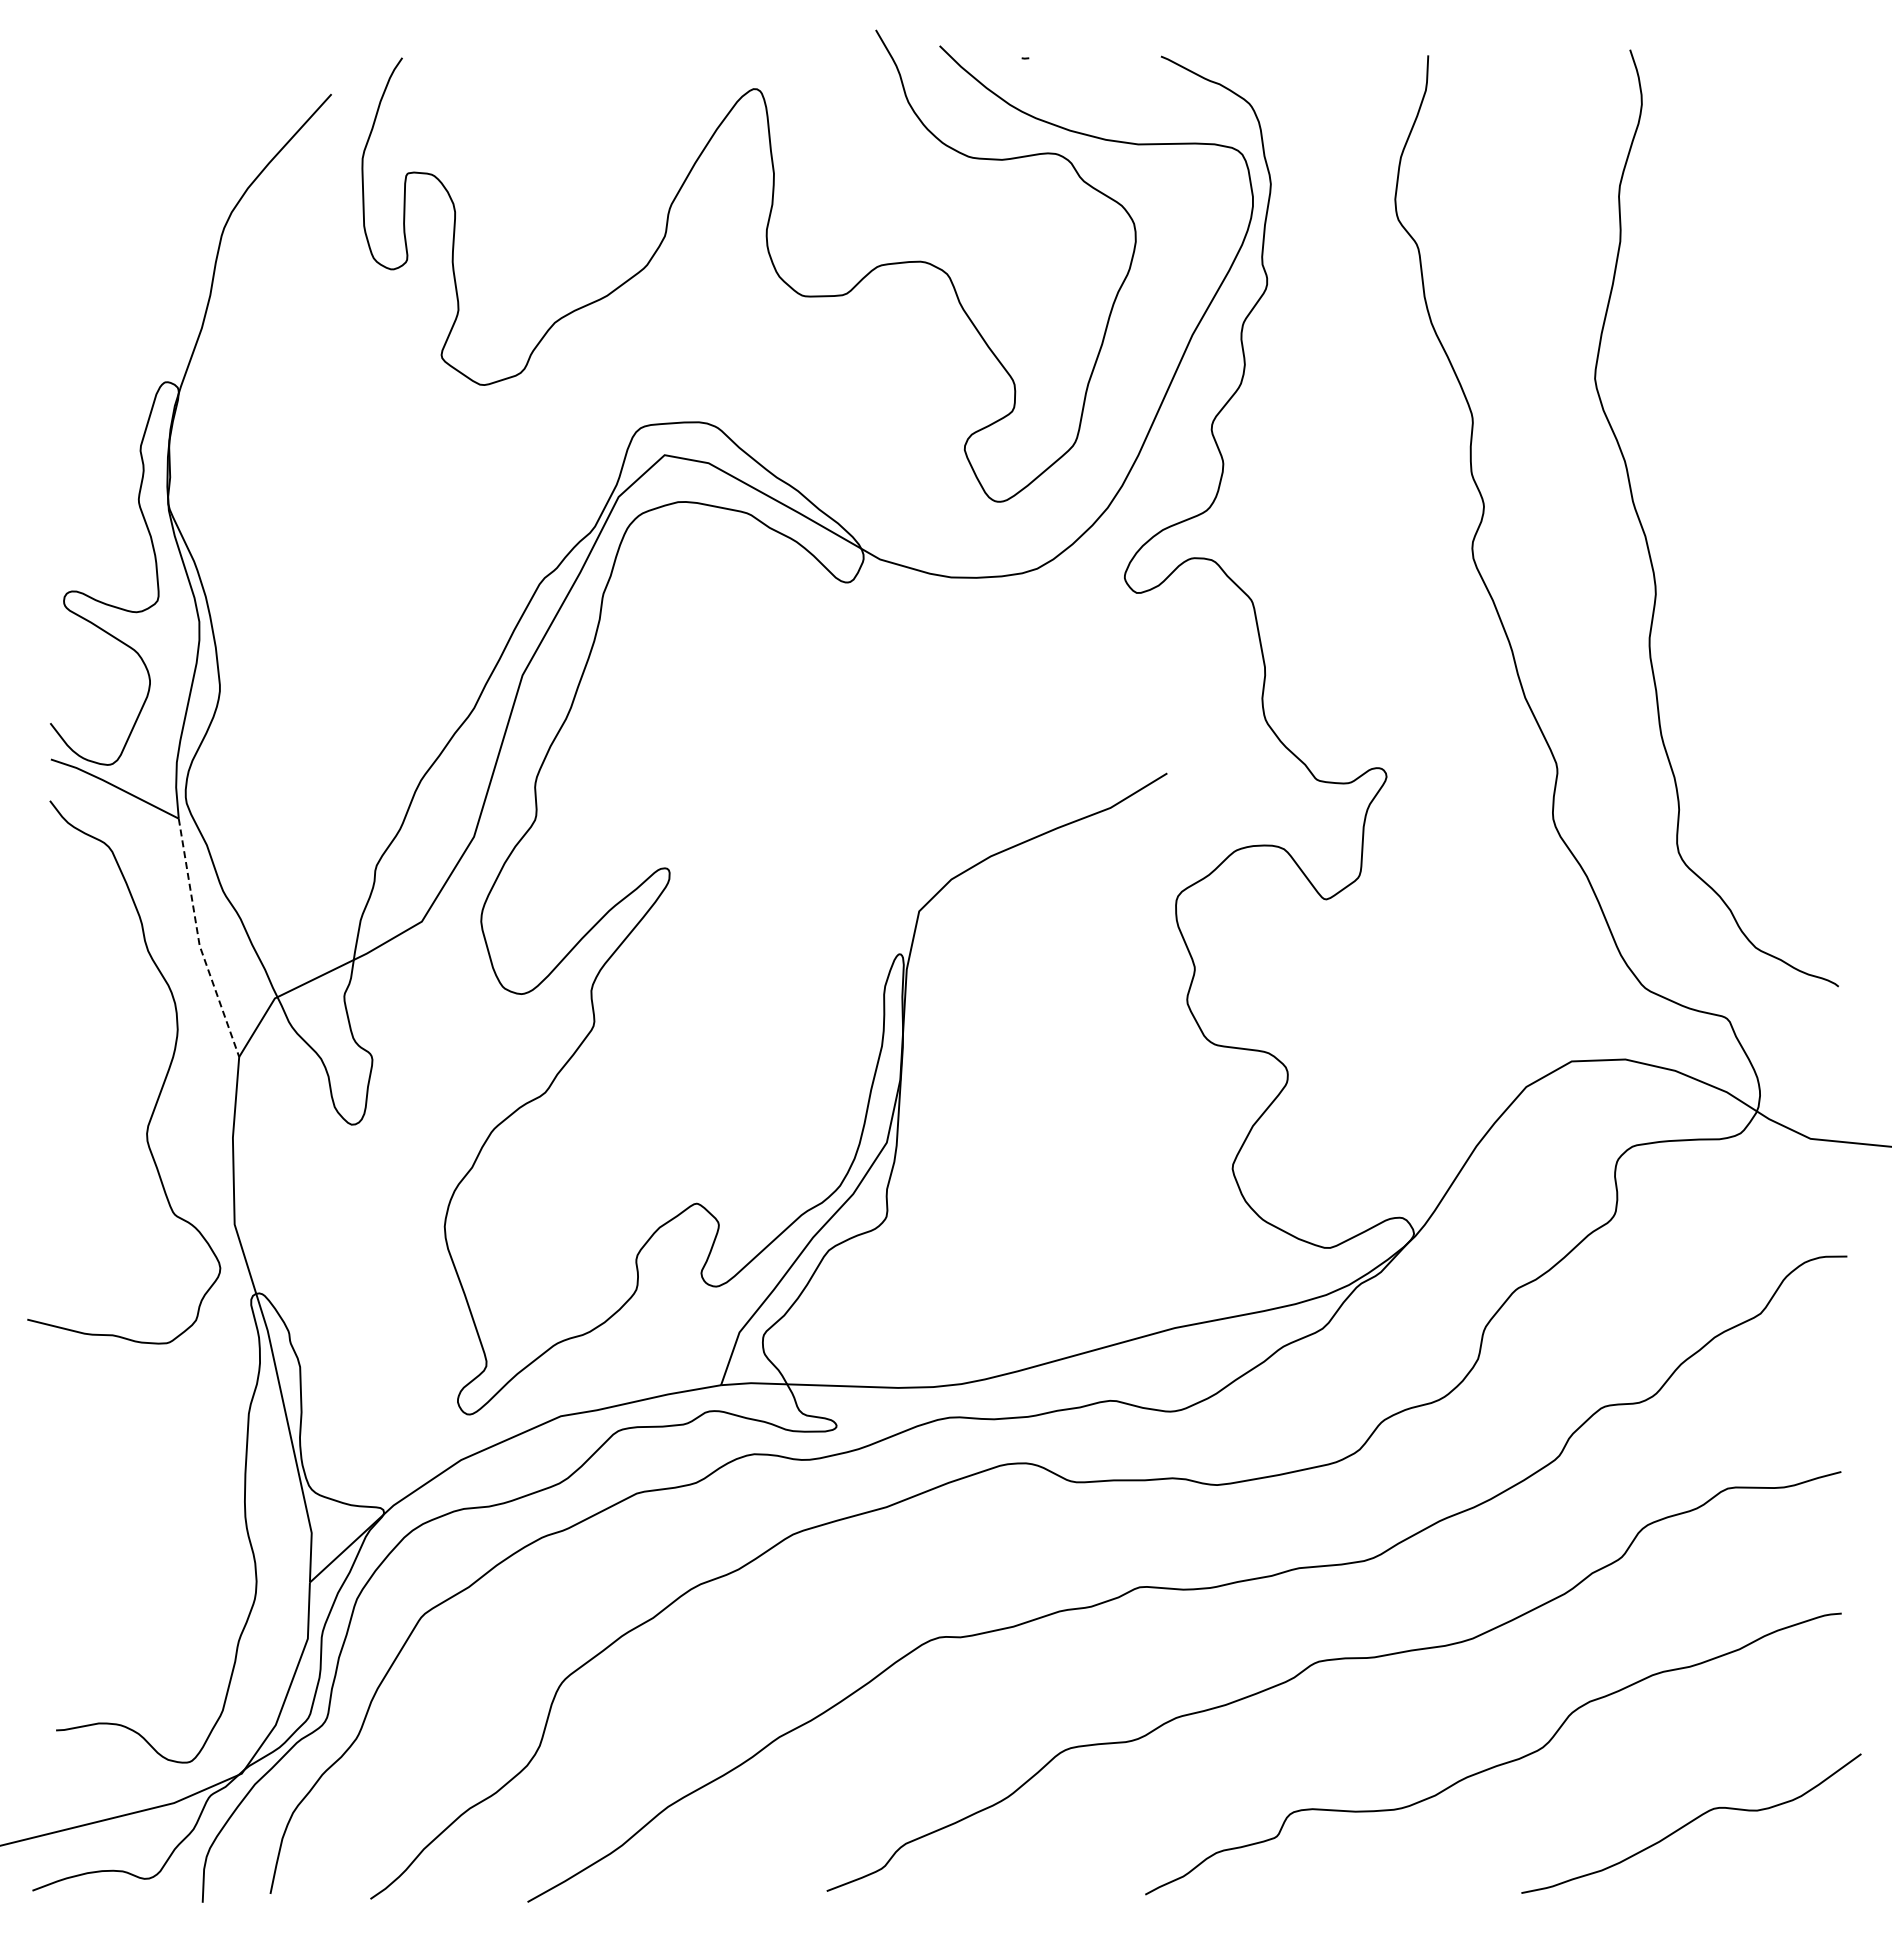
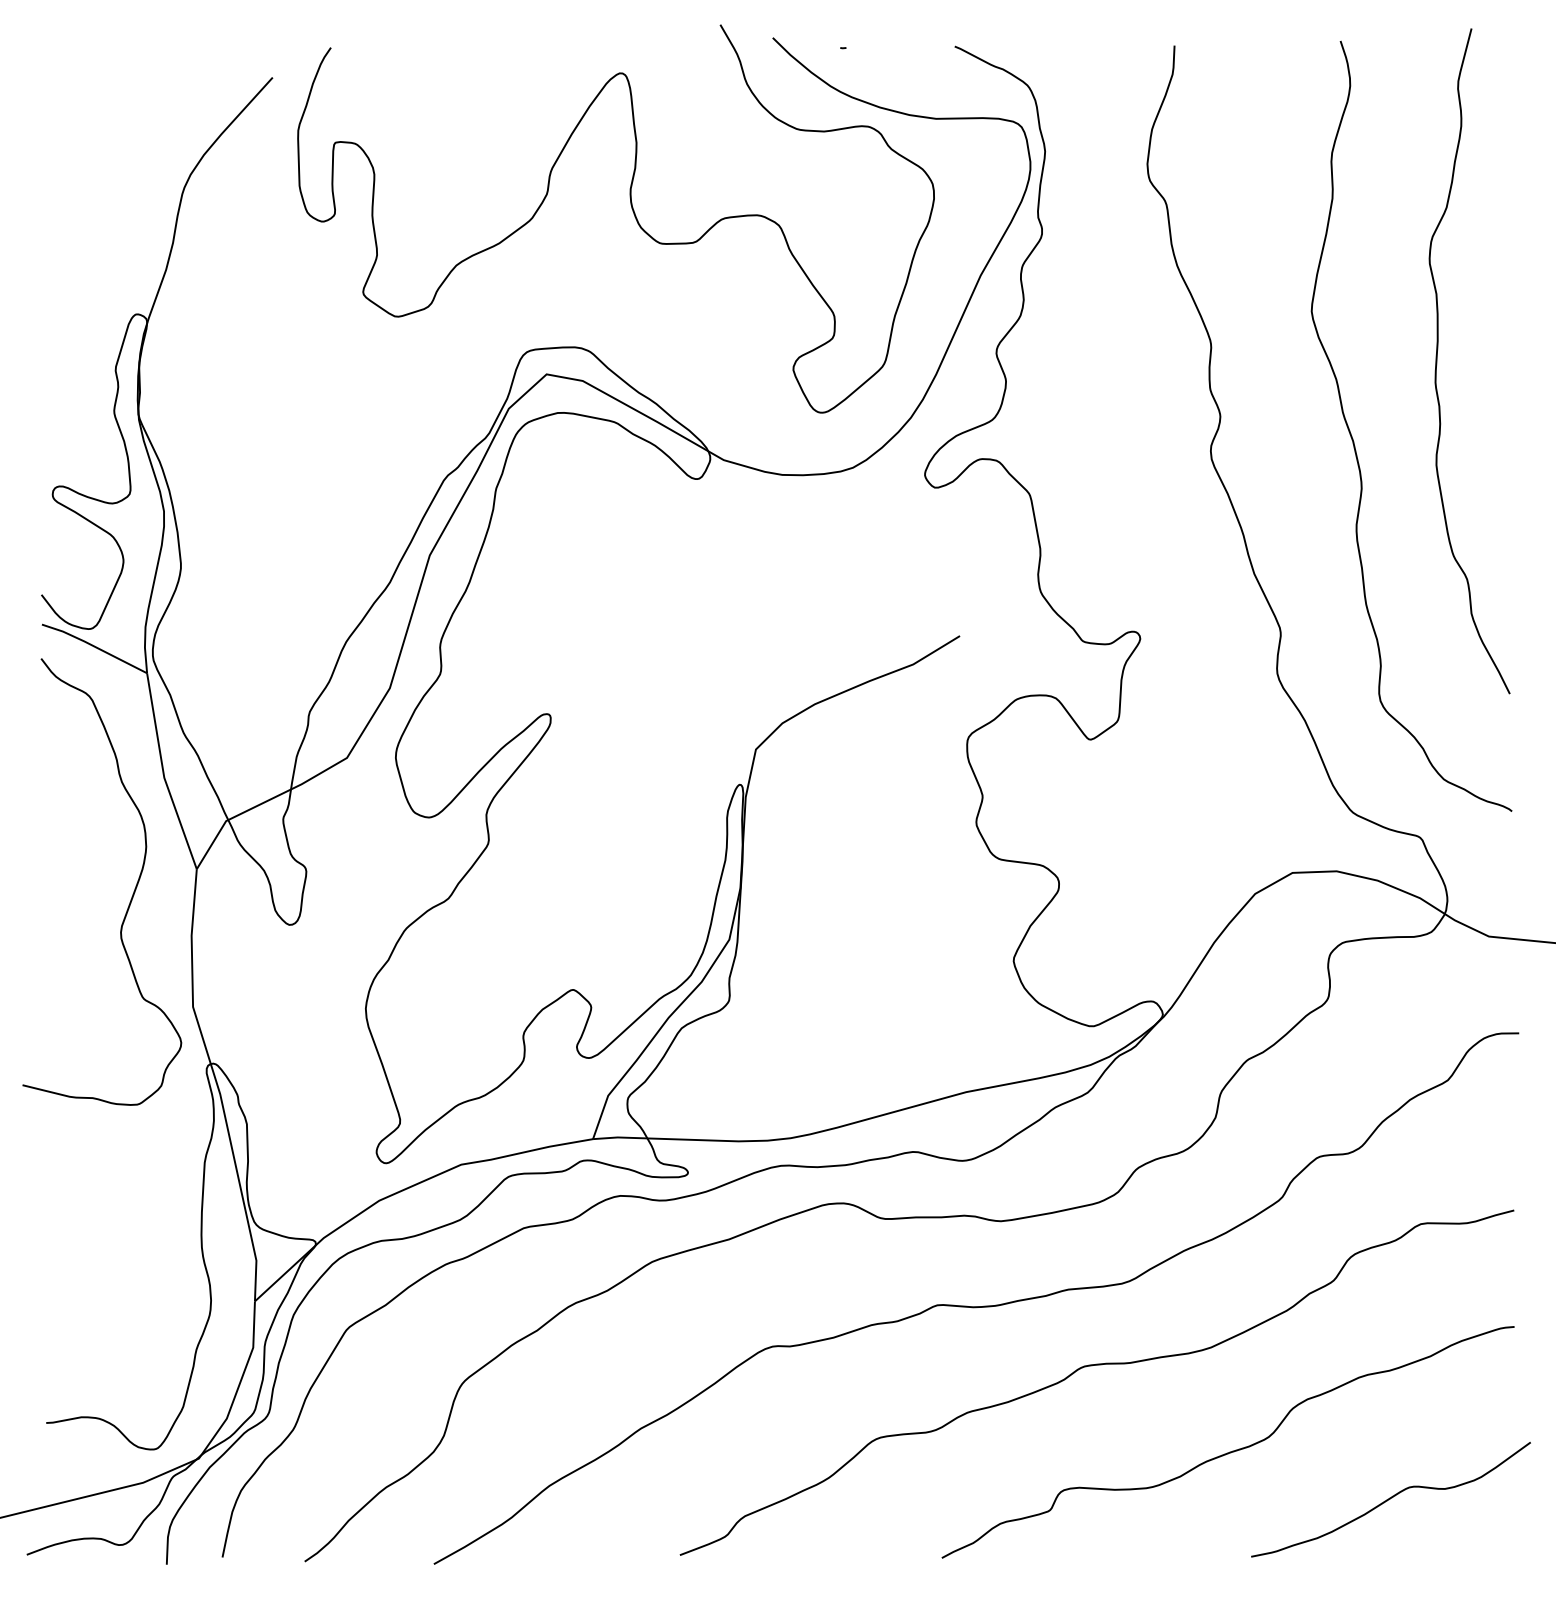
curve: (1748, 431) -> (1437, 354), added
line: (198, 940) -> (163, 773), dashed -> solid

